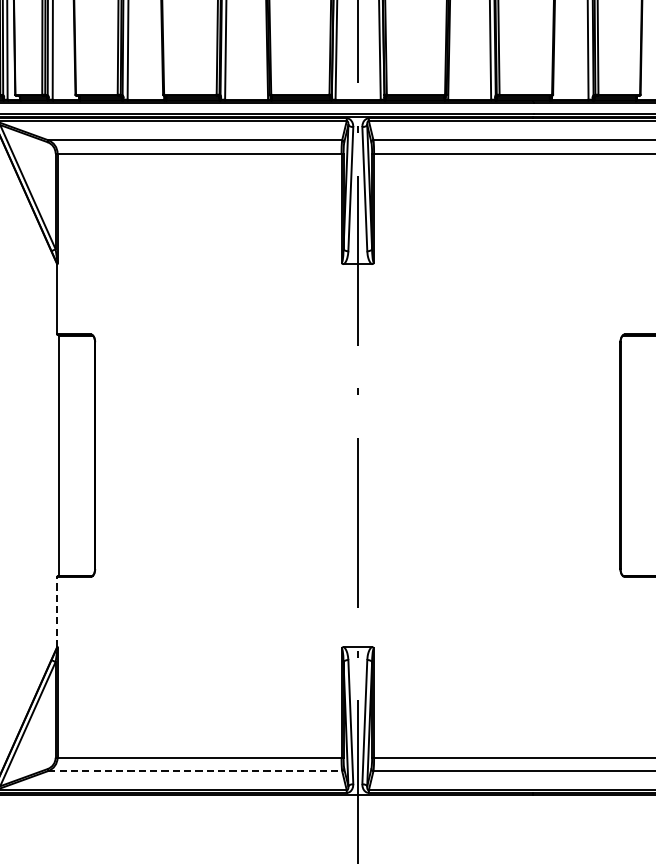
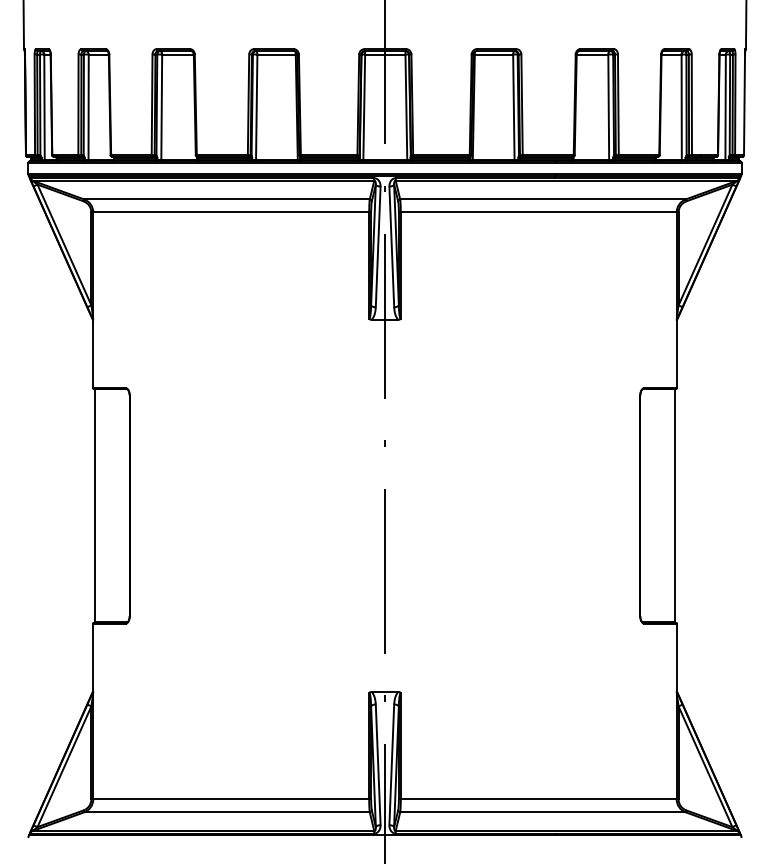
line: (56, 611) -> (92, 657), dashed -> solid
line: (194, 771) -> (226, 812), dashed -> solid

